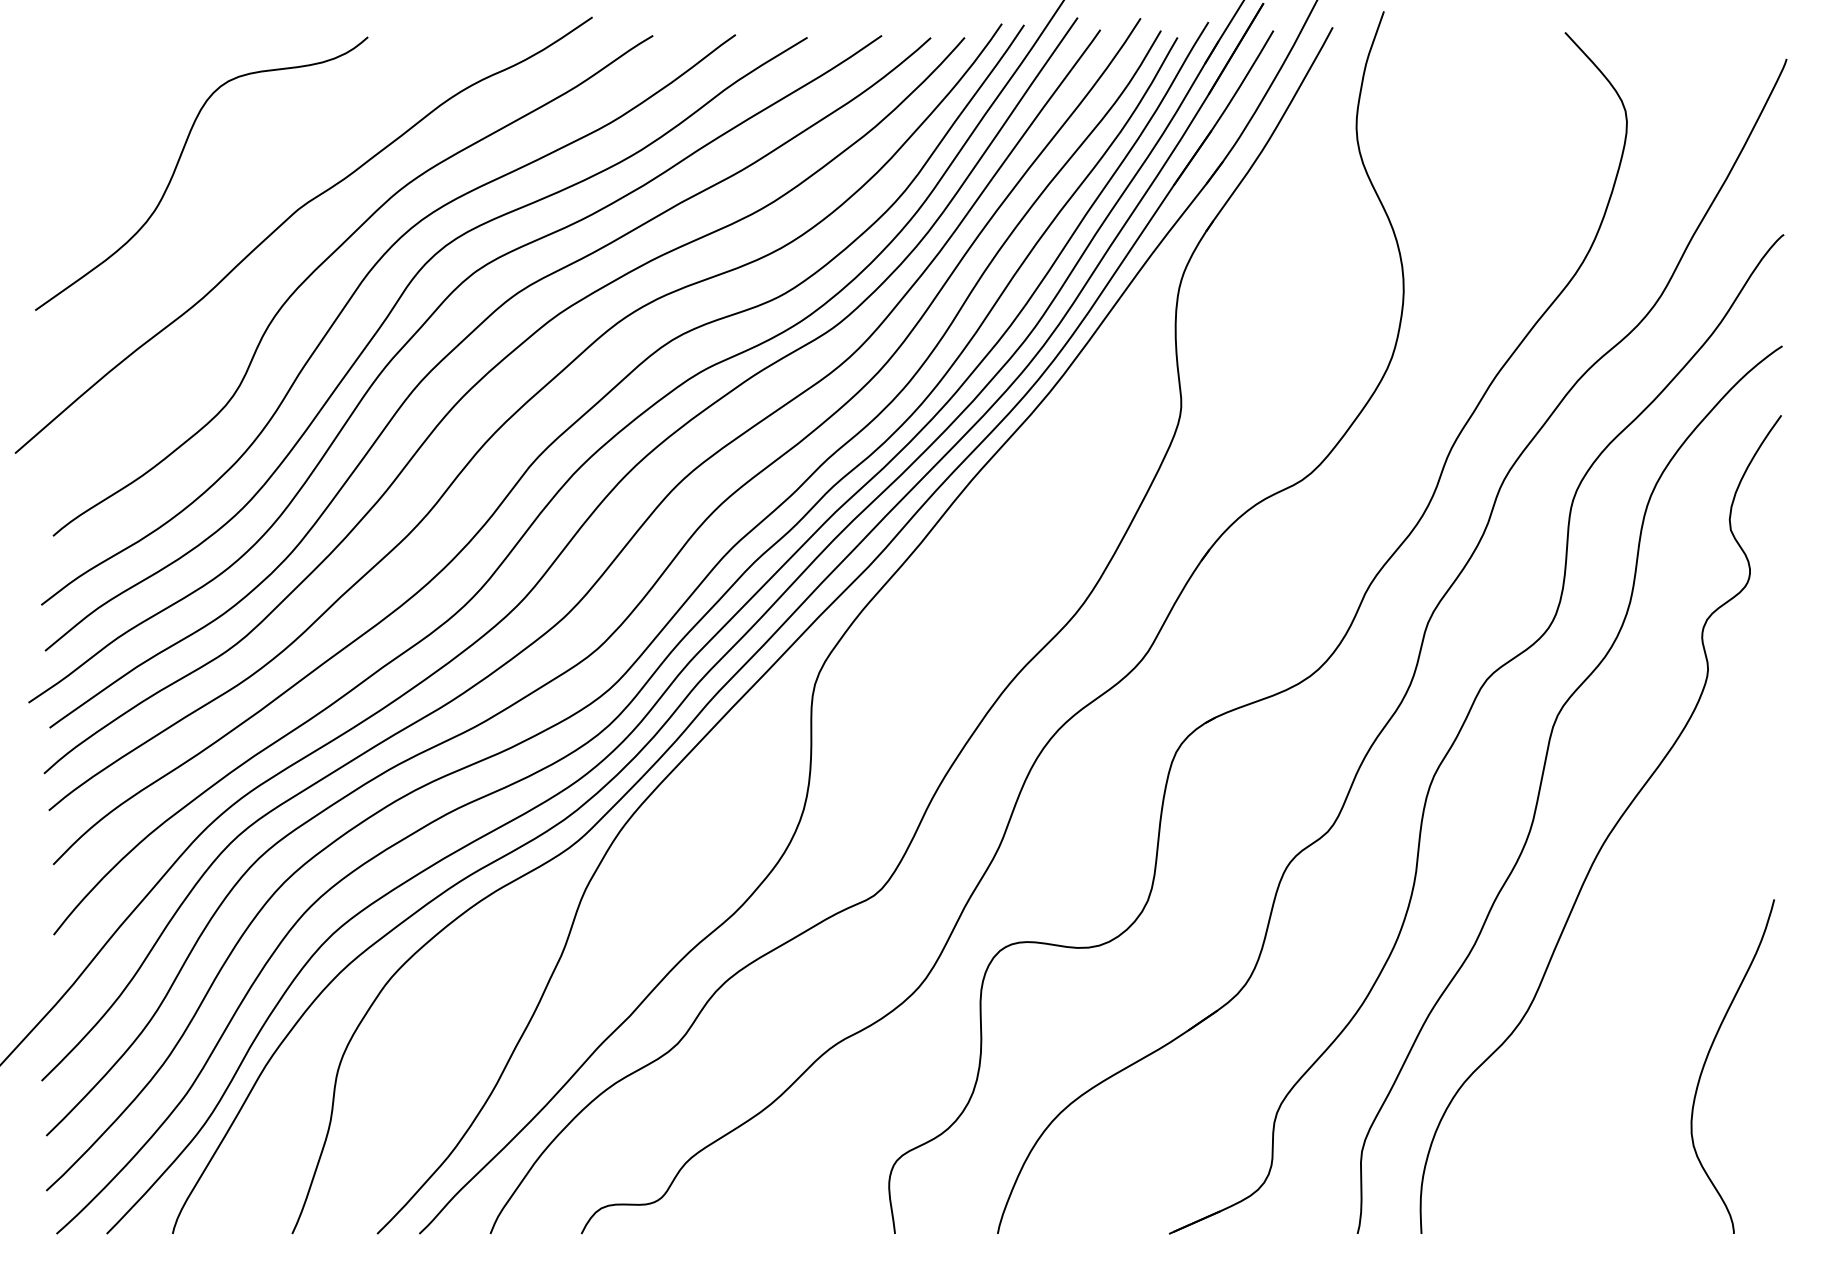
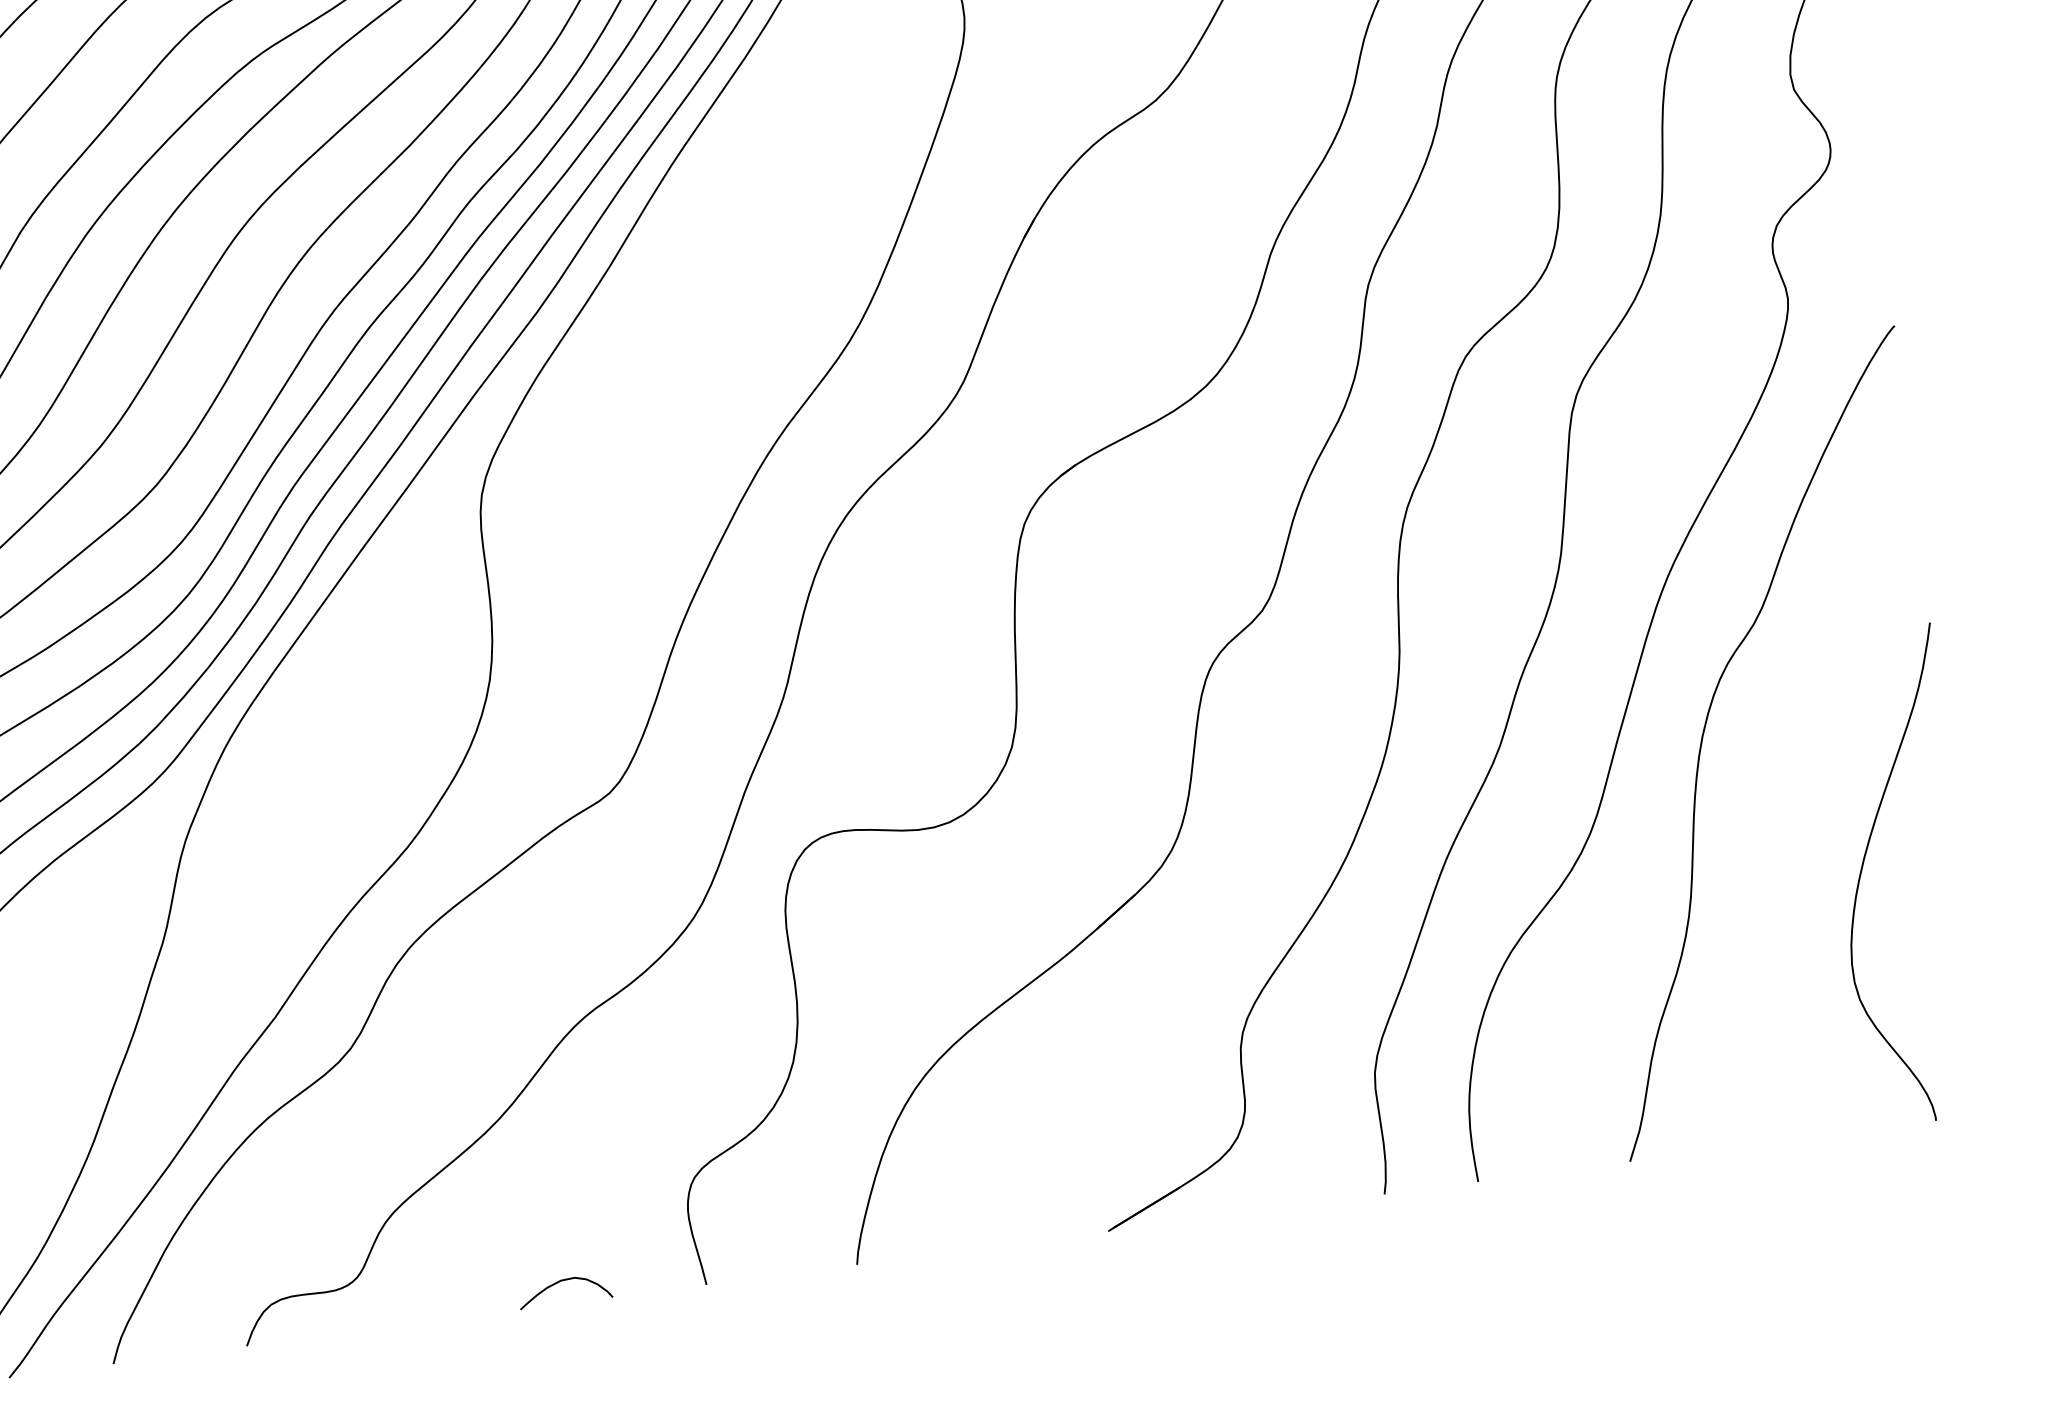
curve: (1613, 954) -> (1704, 734), added
curve: (797, 1219) -> (560, 1282), added

